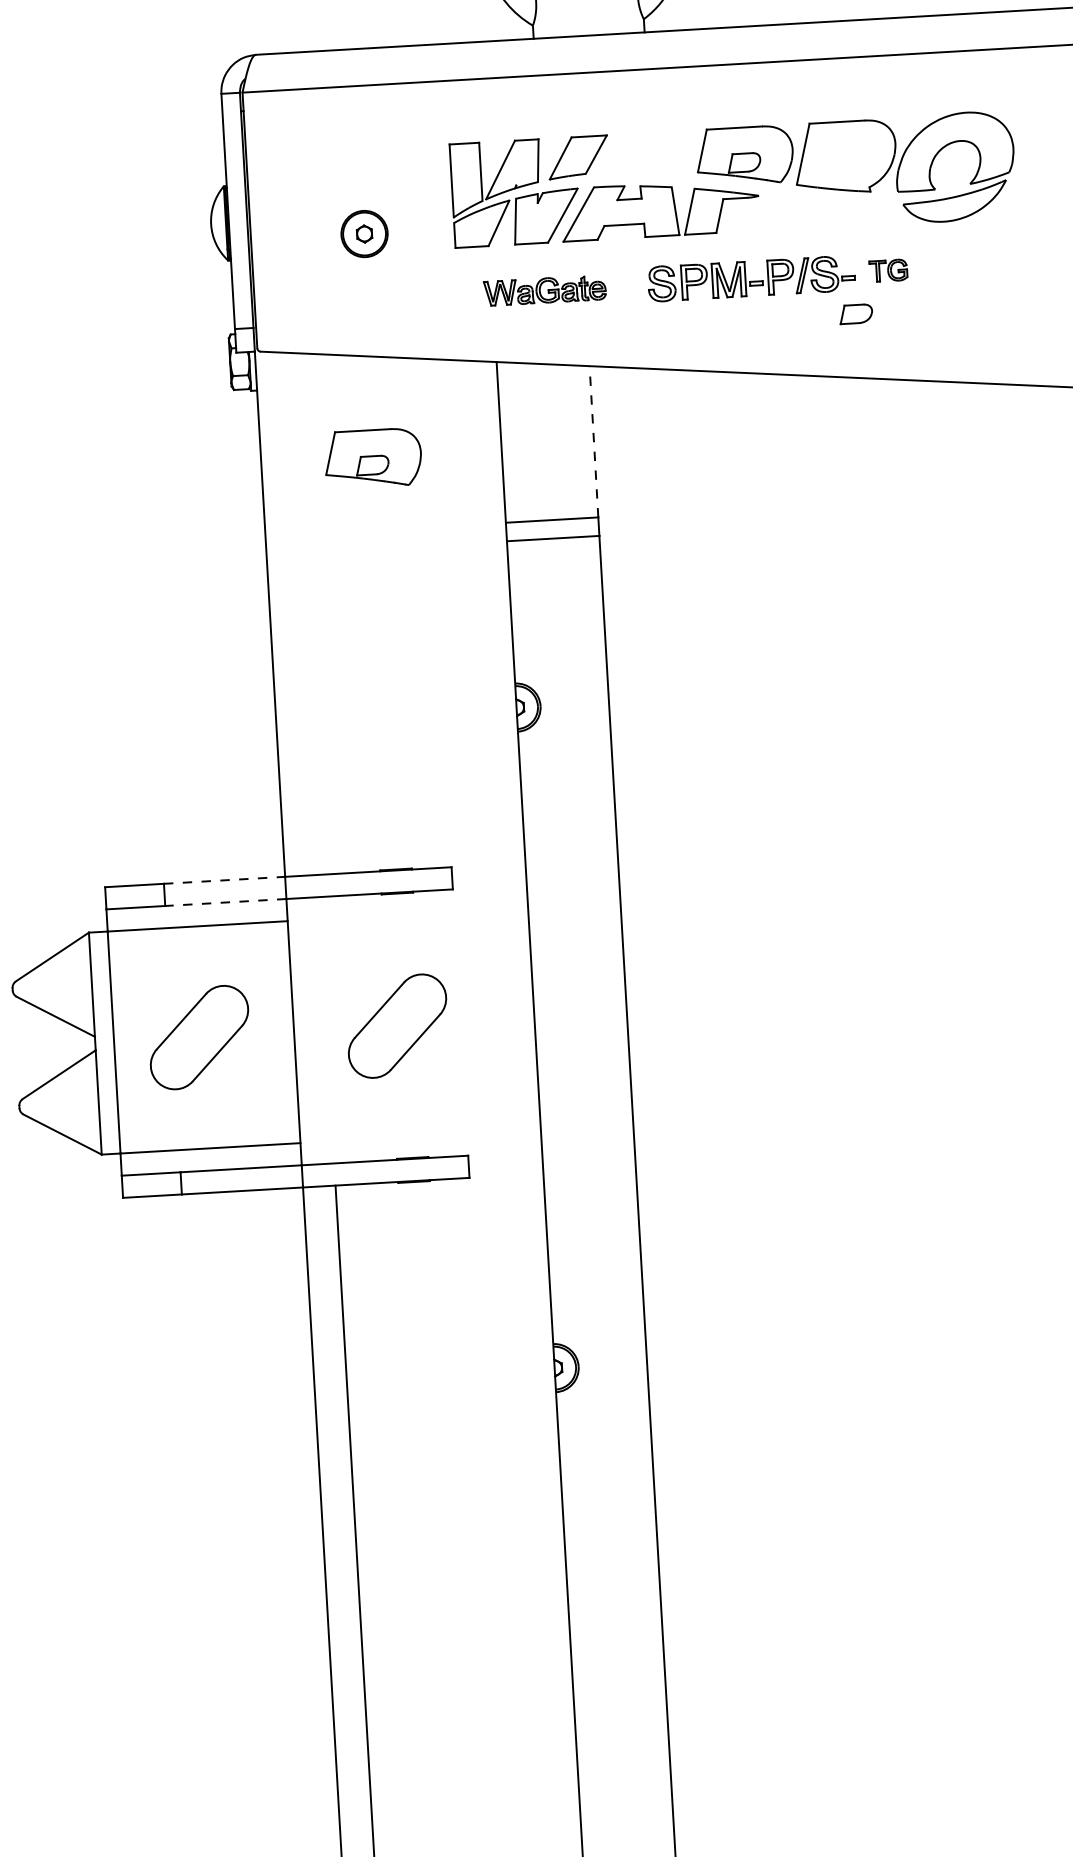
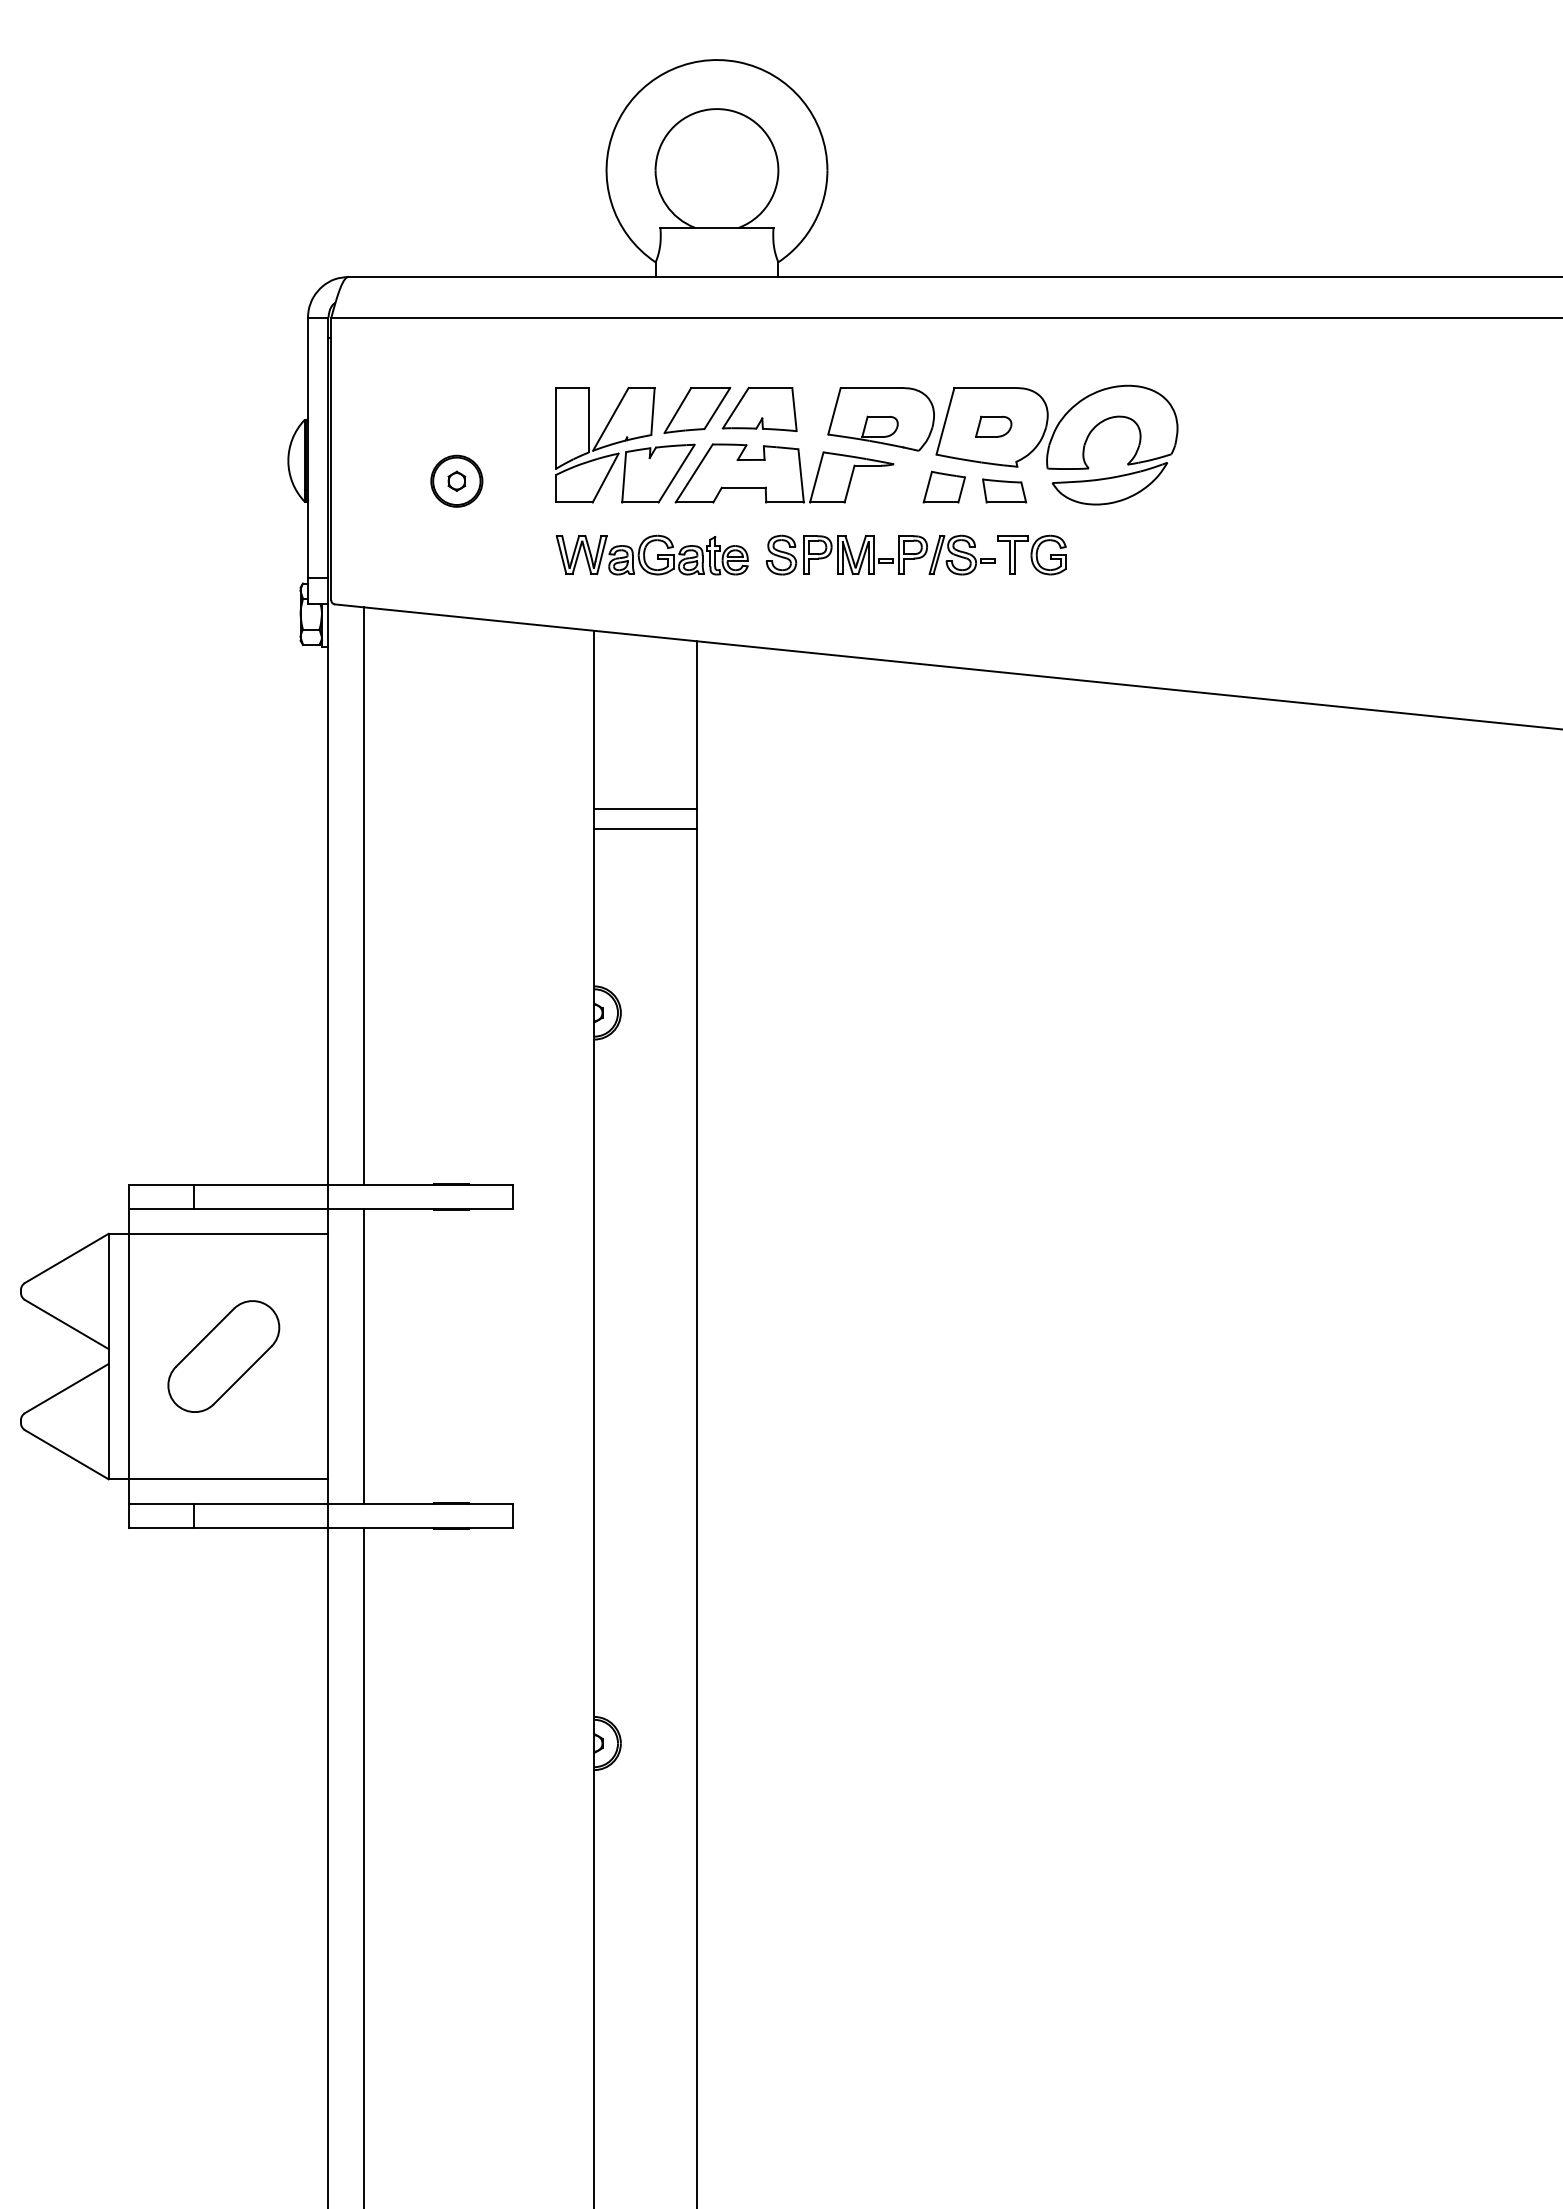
part: (634, 153) -> (759, 409), added
part: (804, 213) -> (943, 486), added
part: (860, 213) -> (1004, 490), added
part: (887, 270) -> (1031, 554), size x1.67
part: (544, 290) -> (651, 554), size x1.43
part: (856, 313) -> (993, 426), moved
line: (593, 441) -> (696, 724), dashed -> solid
part: (372, 458) -> (451, 729), removed
line: (302, 613) -> (364, 895), added
line: (224, 880) -> (261, 1184), dashed -> solid
line: (224, 902) -> (260, 1209), dashed -> solid
part: (397, 1026) -> (442, 1356), removed
line: (326, 1030) -> (364, 1356), added

